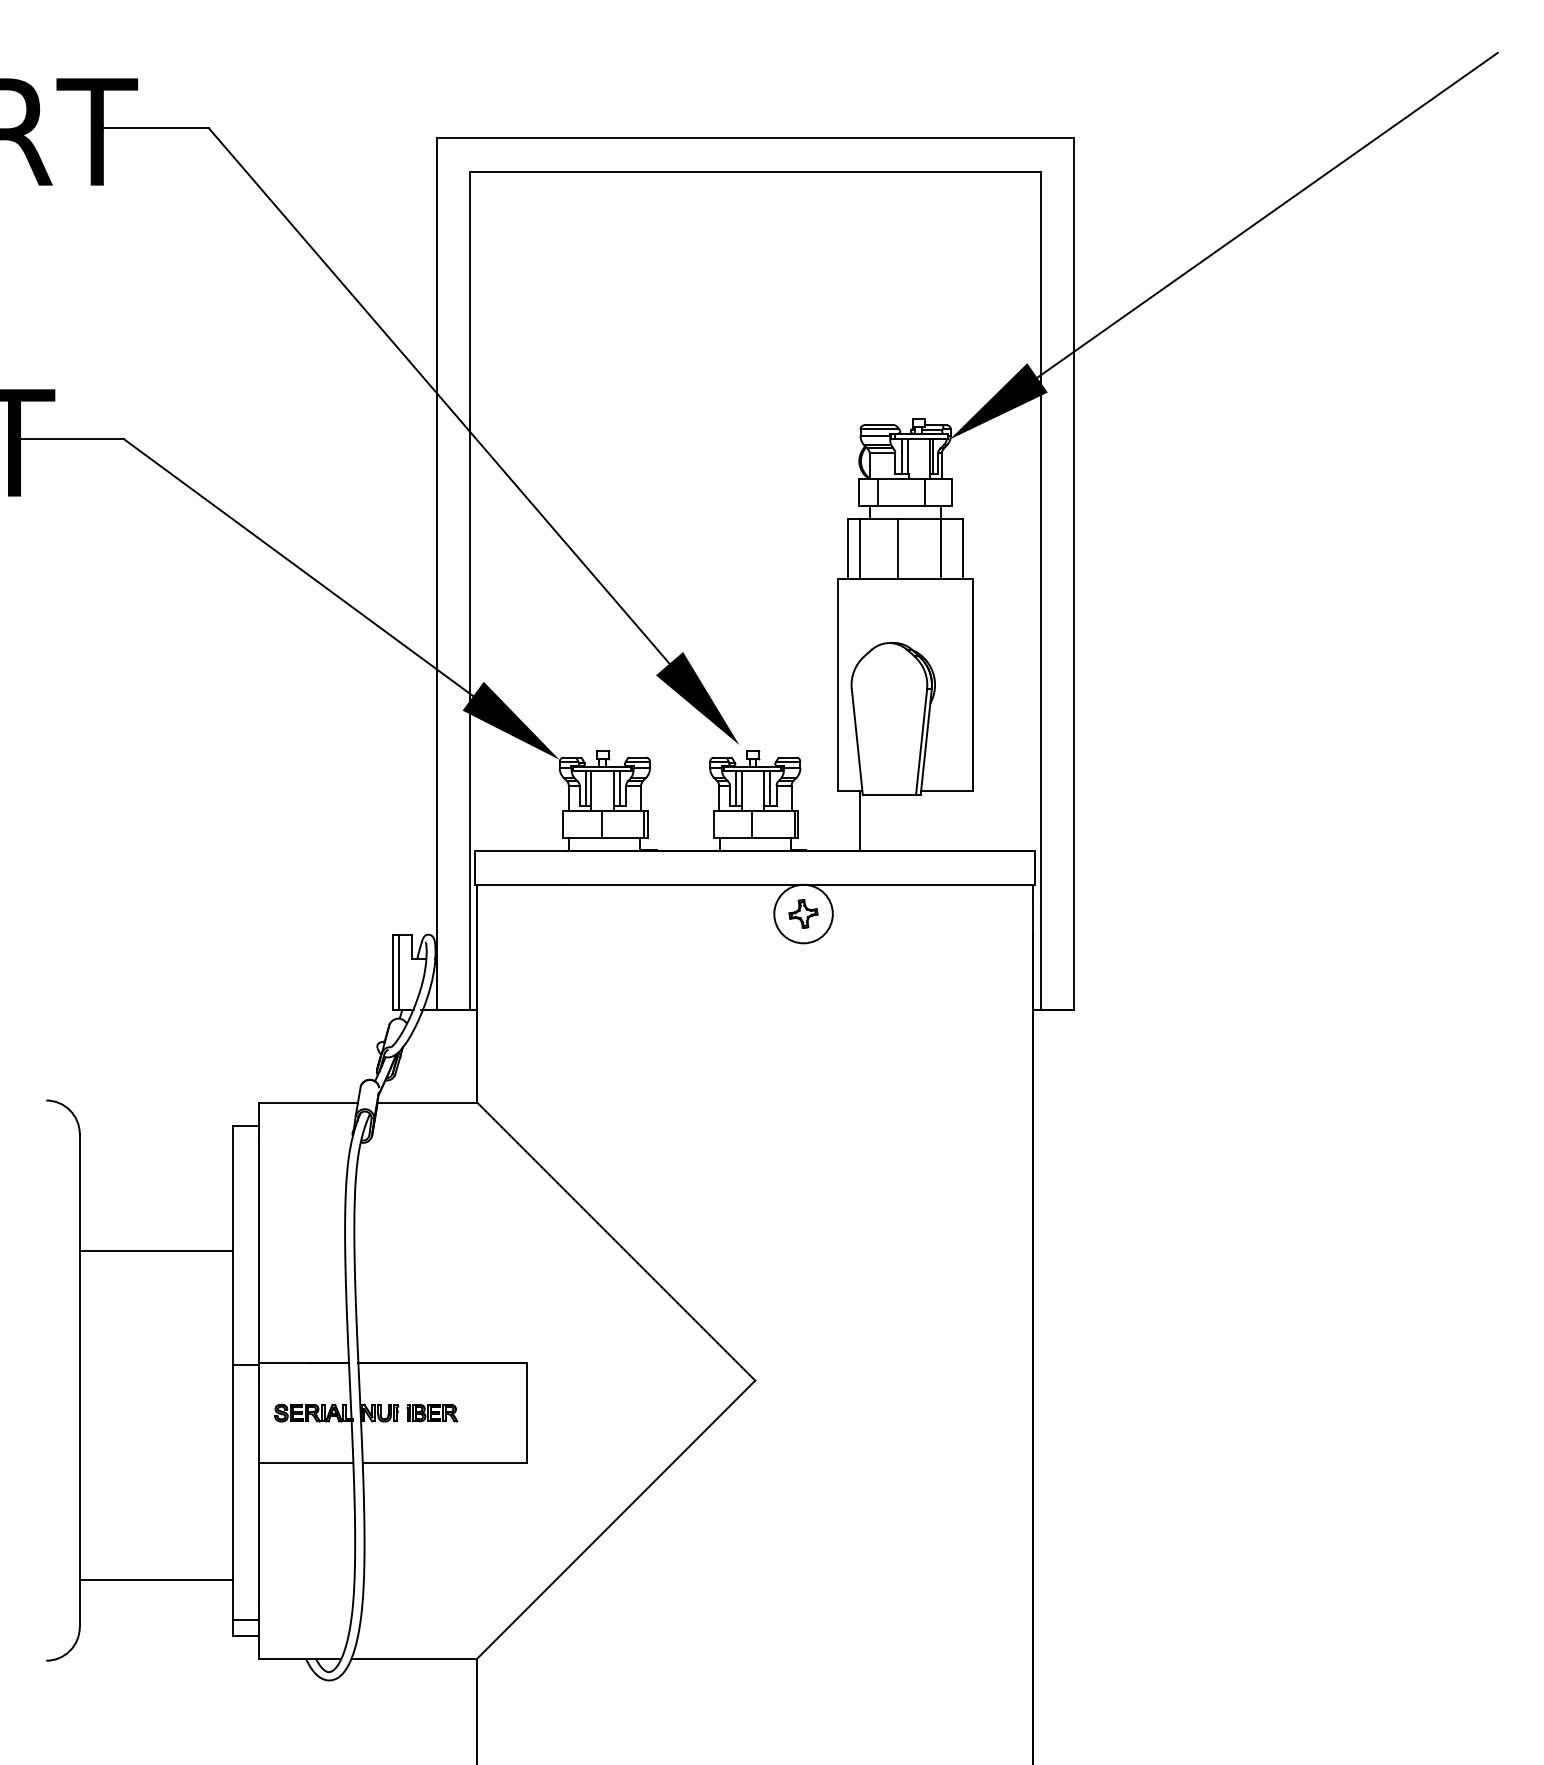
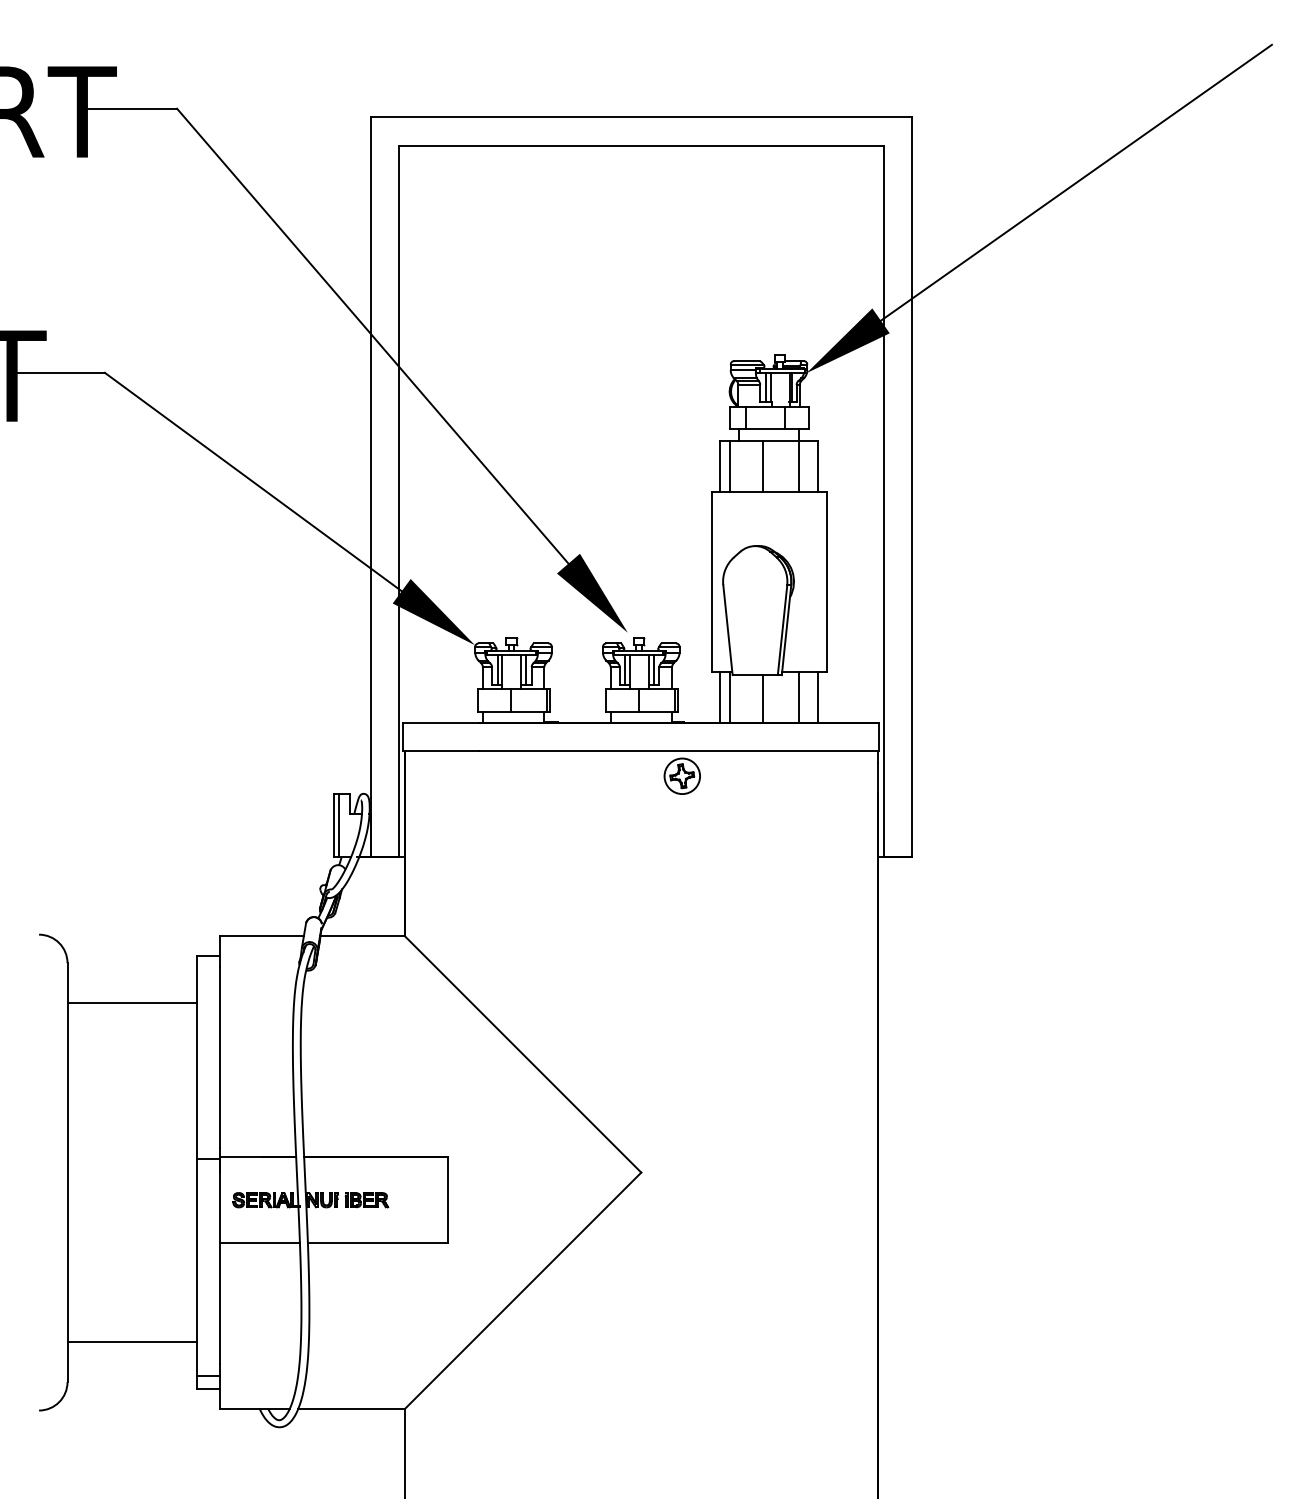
line: (847, 820) -> (719, 696), added
line: (941, 820) -> (799, 696), added
line: (963, 820) -> (818, 696), added
line: (898, 822) -> (762, 698), added
circle: (803, 913) -> (682, 775), size x0.71
line: (155, 1250) -> (131, 1002), moved

